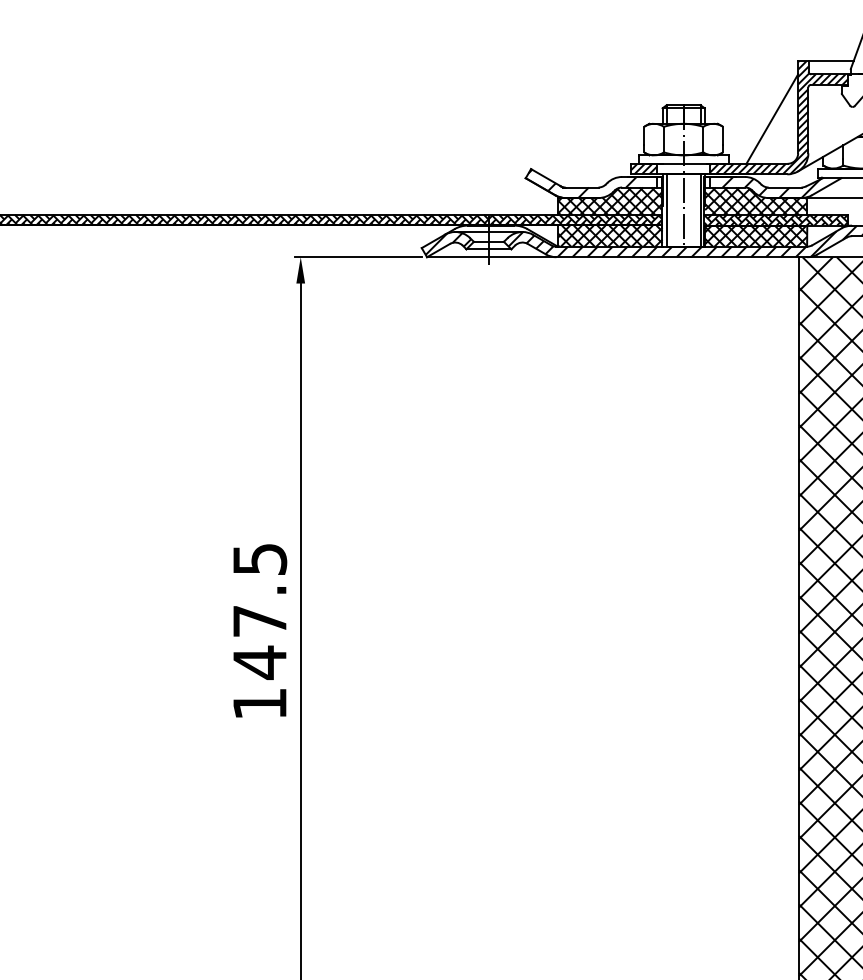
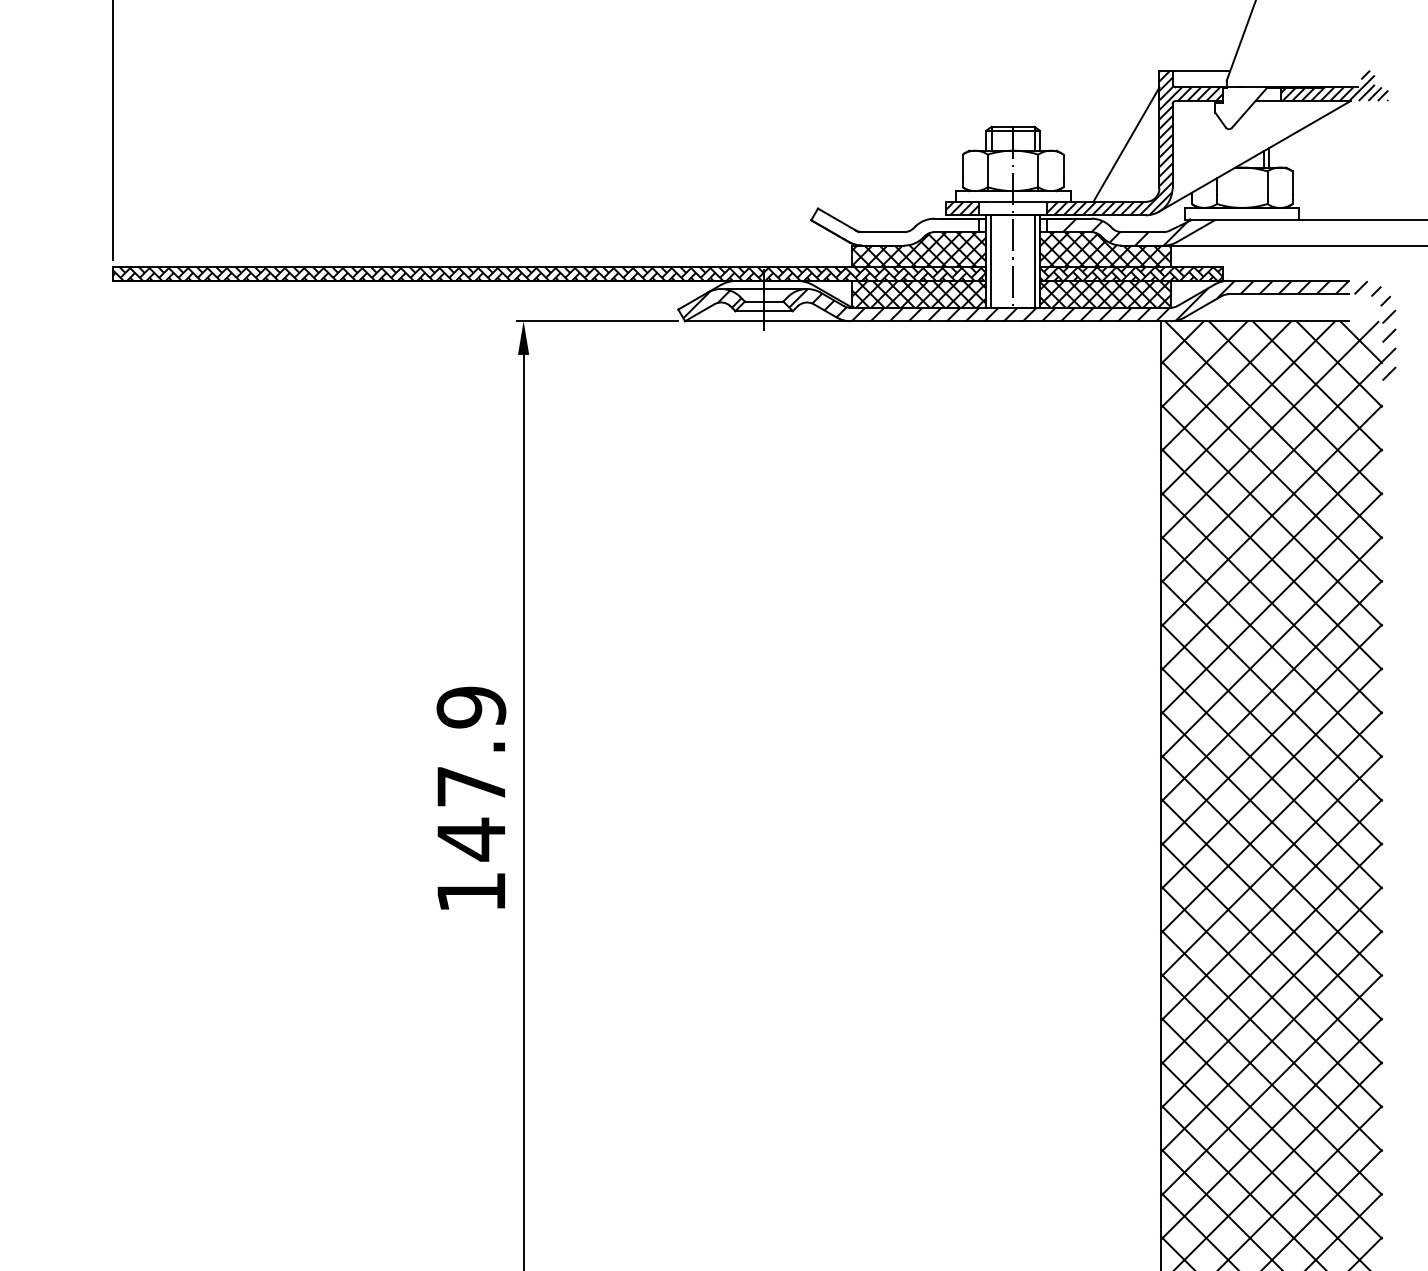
hatch: (582, 183) -> (883, 227), removed
text: (259, 559) -> (471, 707), 147.5 -> 147.9

